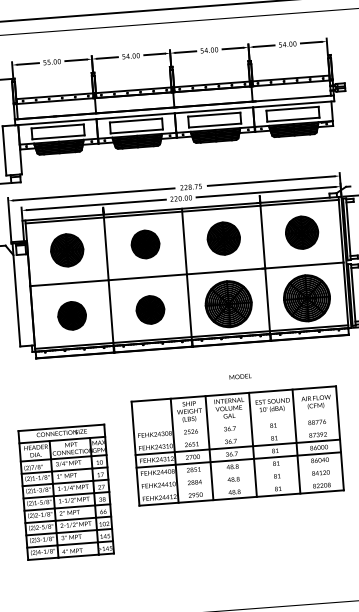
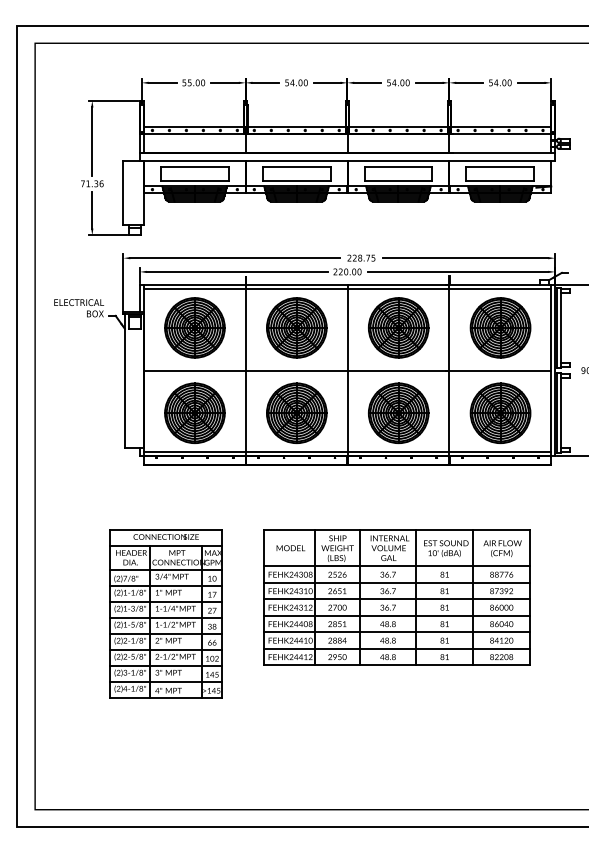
part: (301, 232) -> (500, 327), size x1.43
part: (223, 238) -> (398, 327), size x1.43
part: (145, 244) -> (296, 327), size x1.67
part: (66, 250) -> (194, 327), size x1.43
part: (150, 309) -> (296, 412), size x1.67
part: (71, 315) -> (194, 412), size x1.67
text: (240, 376) -> (290, 548), moved
line: (235, 422) -> (396, 566), added
line: (236, 434) -> (396, 582), added
line: (239, 472) -> (396, 632), added
line: (240, 485) -> (396, 648), added
part: (65, 492) -> (165, 613), moved

